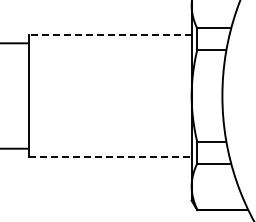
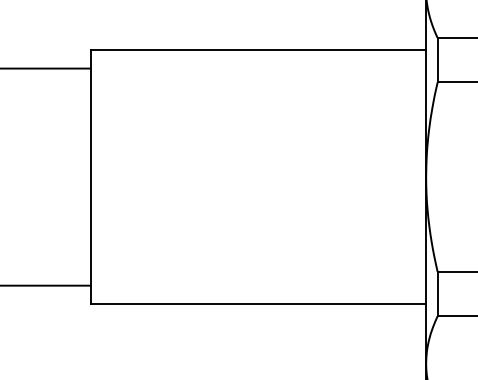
line: (109, 34) -> (256, 50), dashed -> solid
line: (110, 157) -> (258, 303), dashed -> solid

